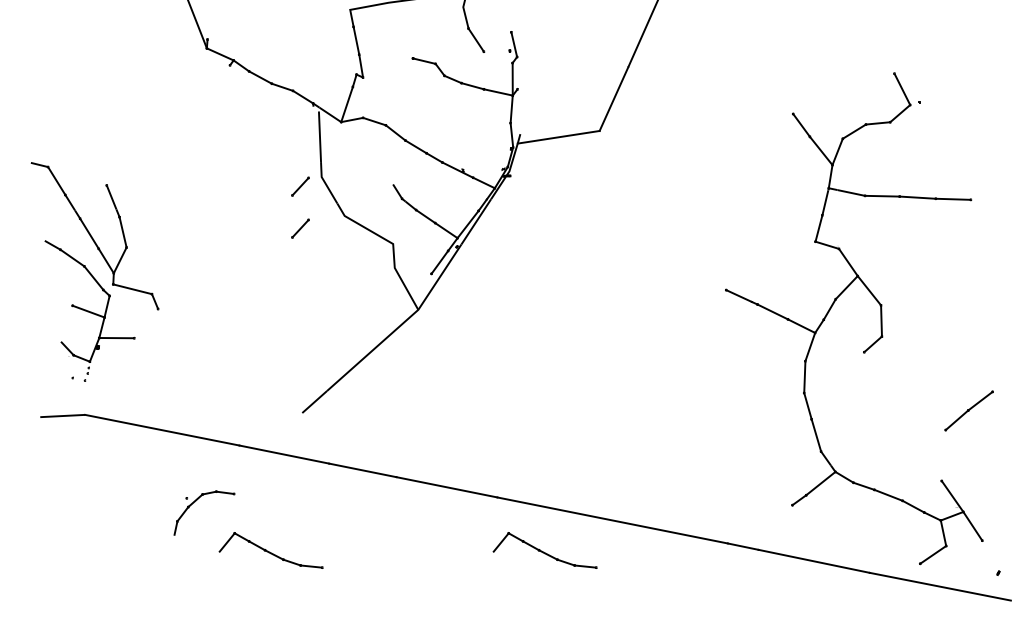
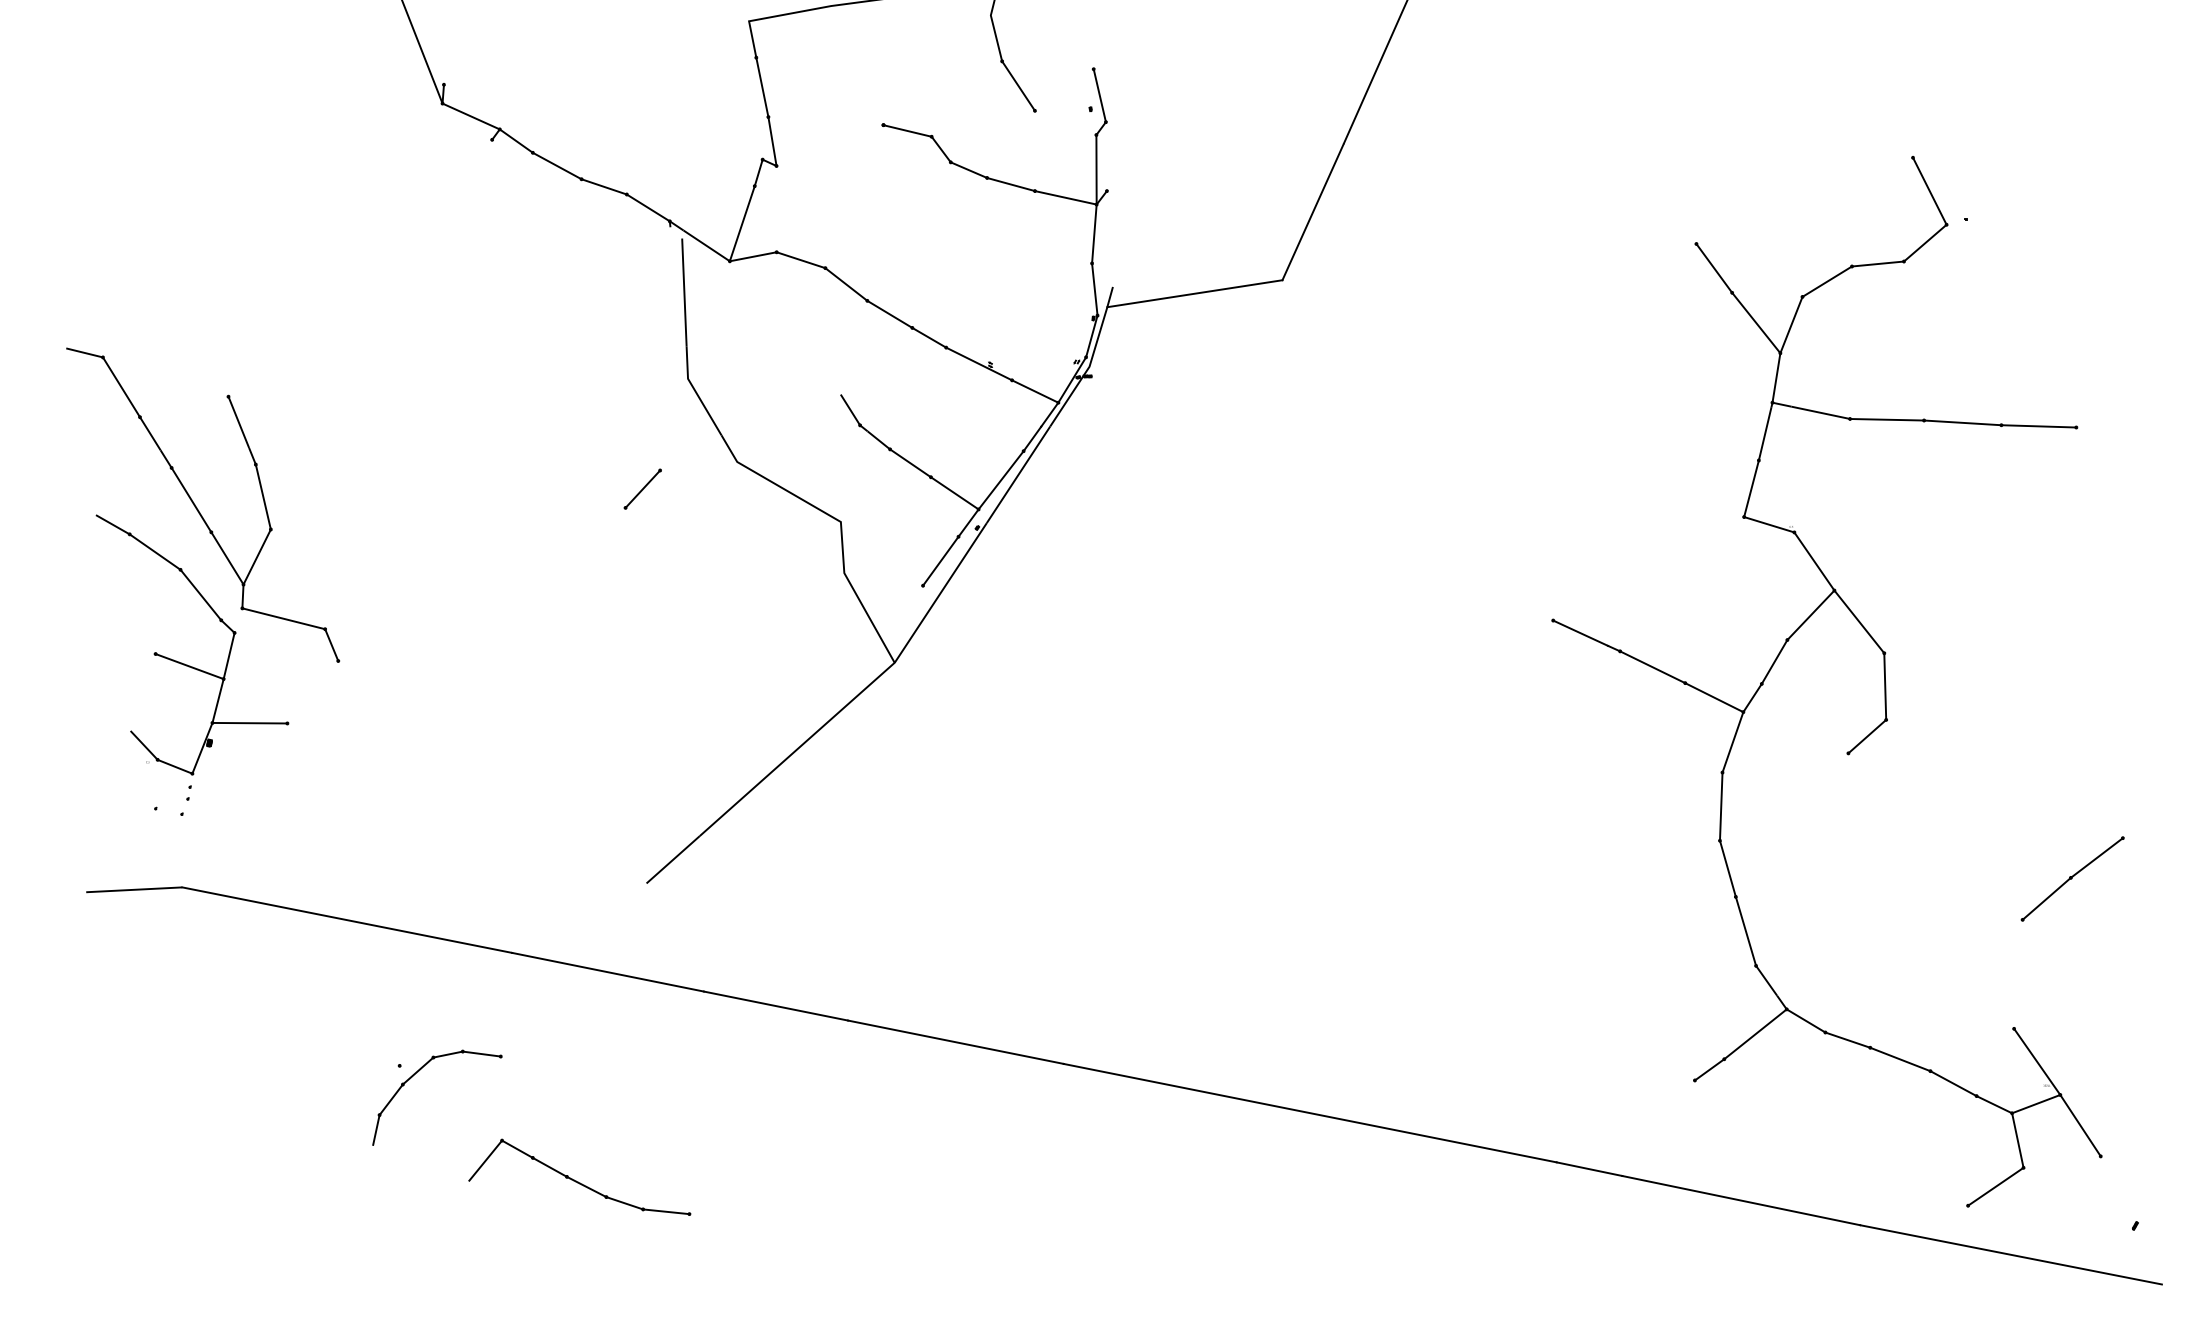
line: (300, 186) -> (642, 398), removed
part: (544, 550) -> (1164, 1177), removed

